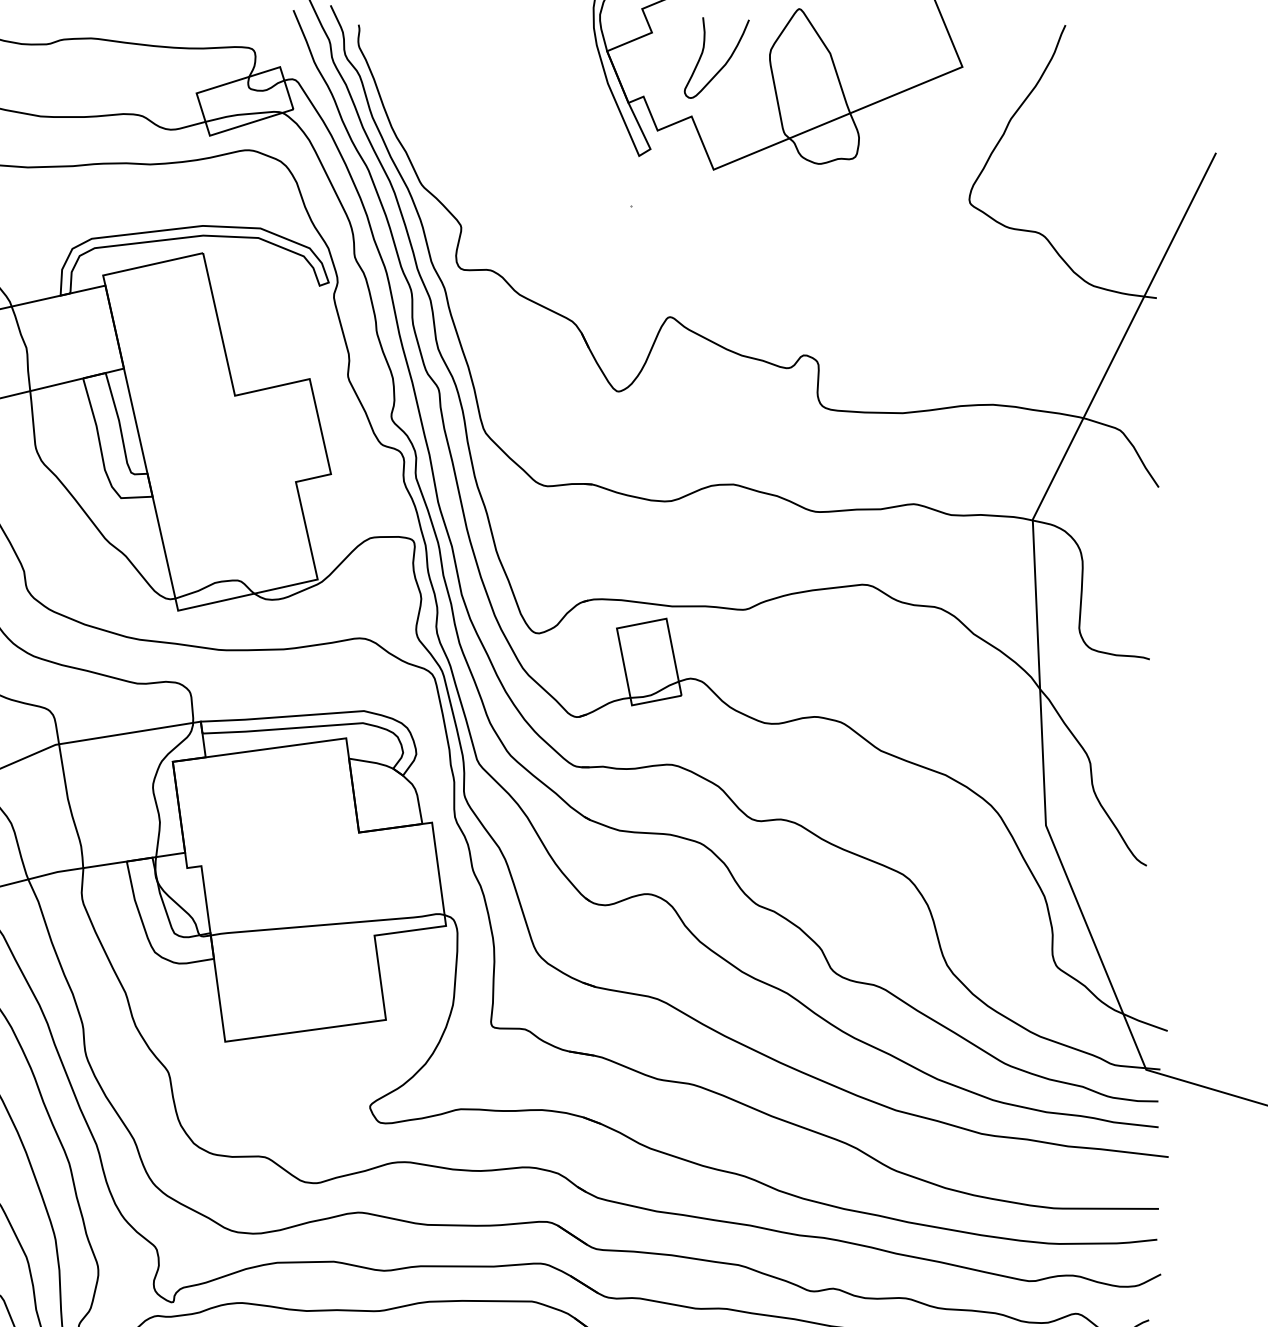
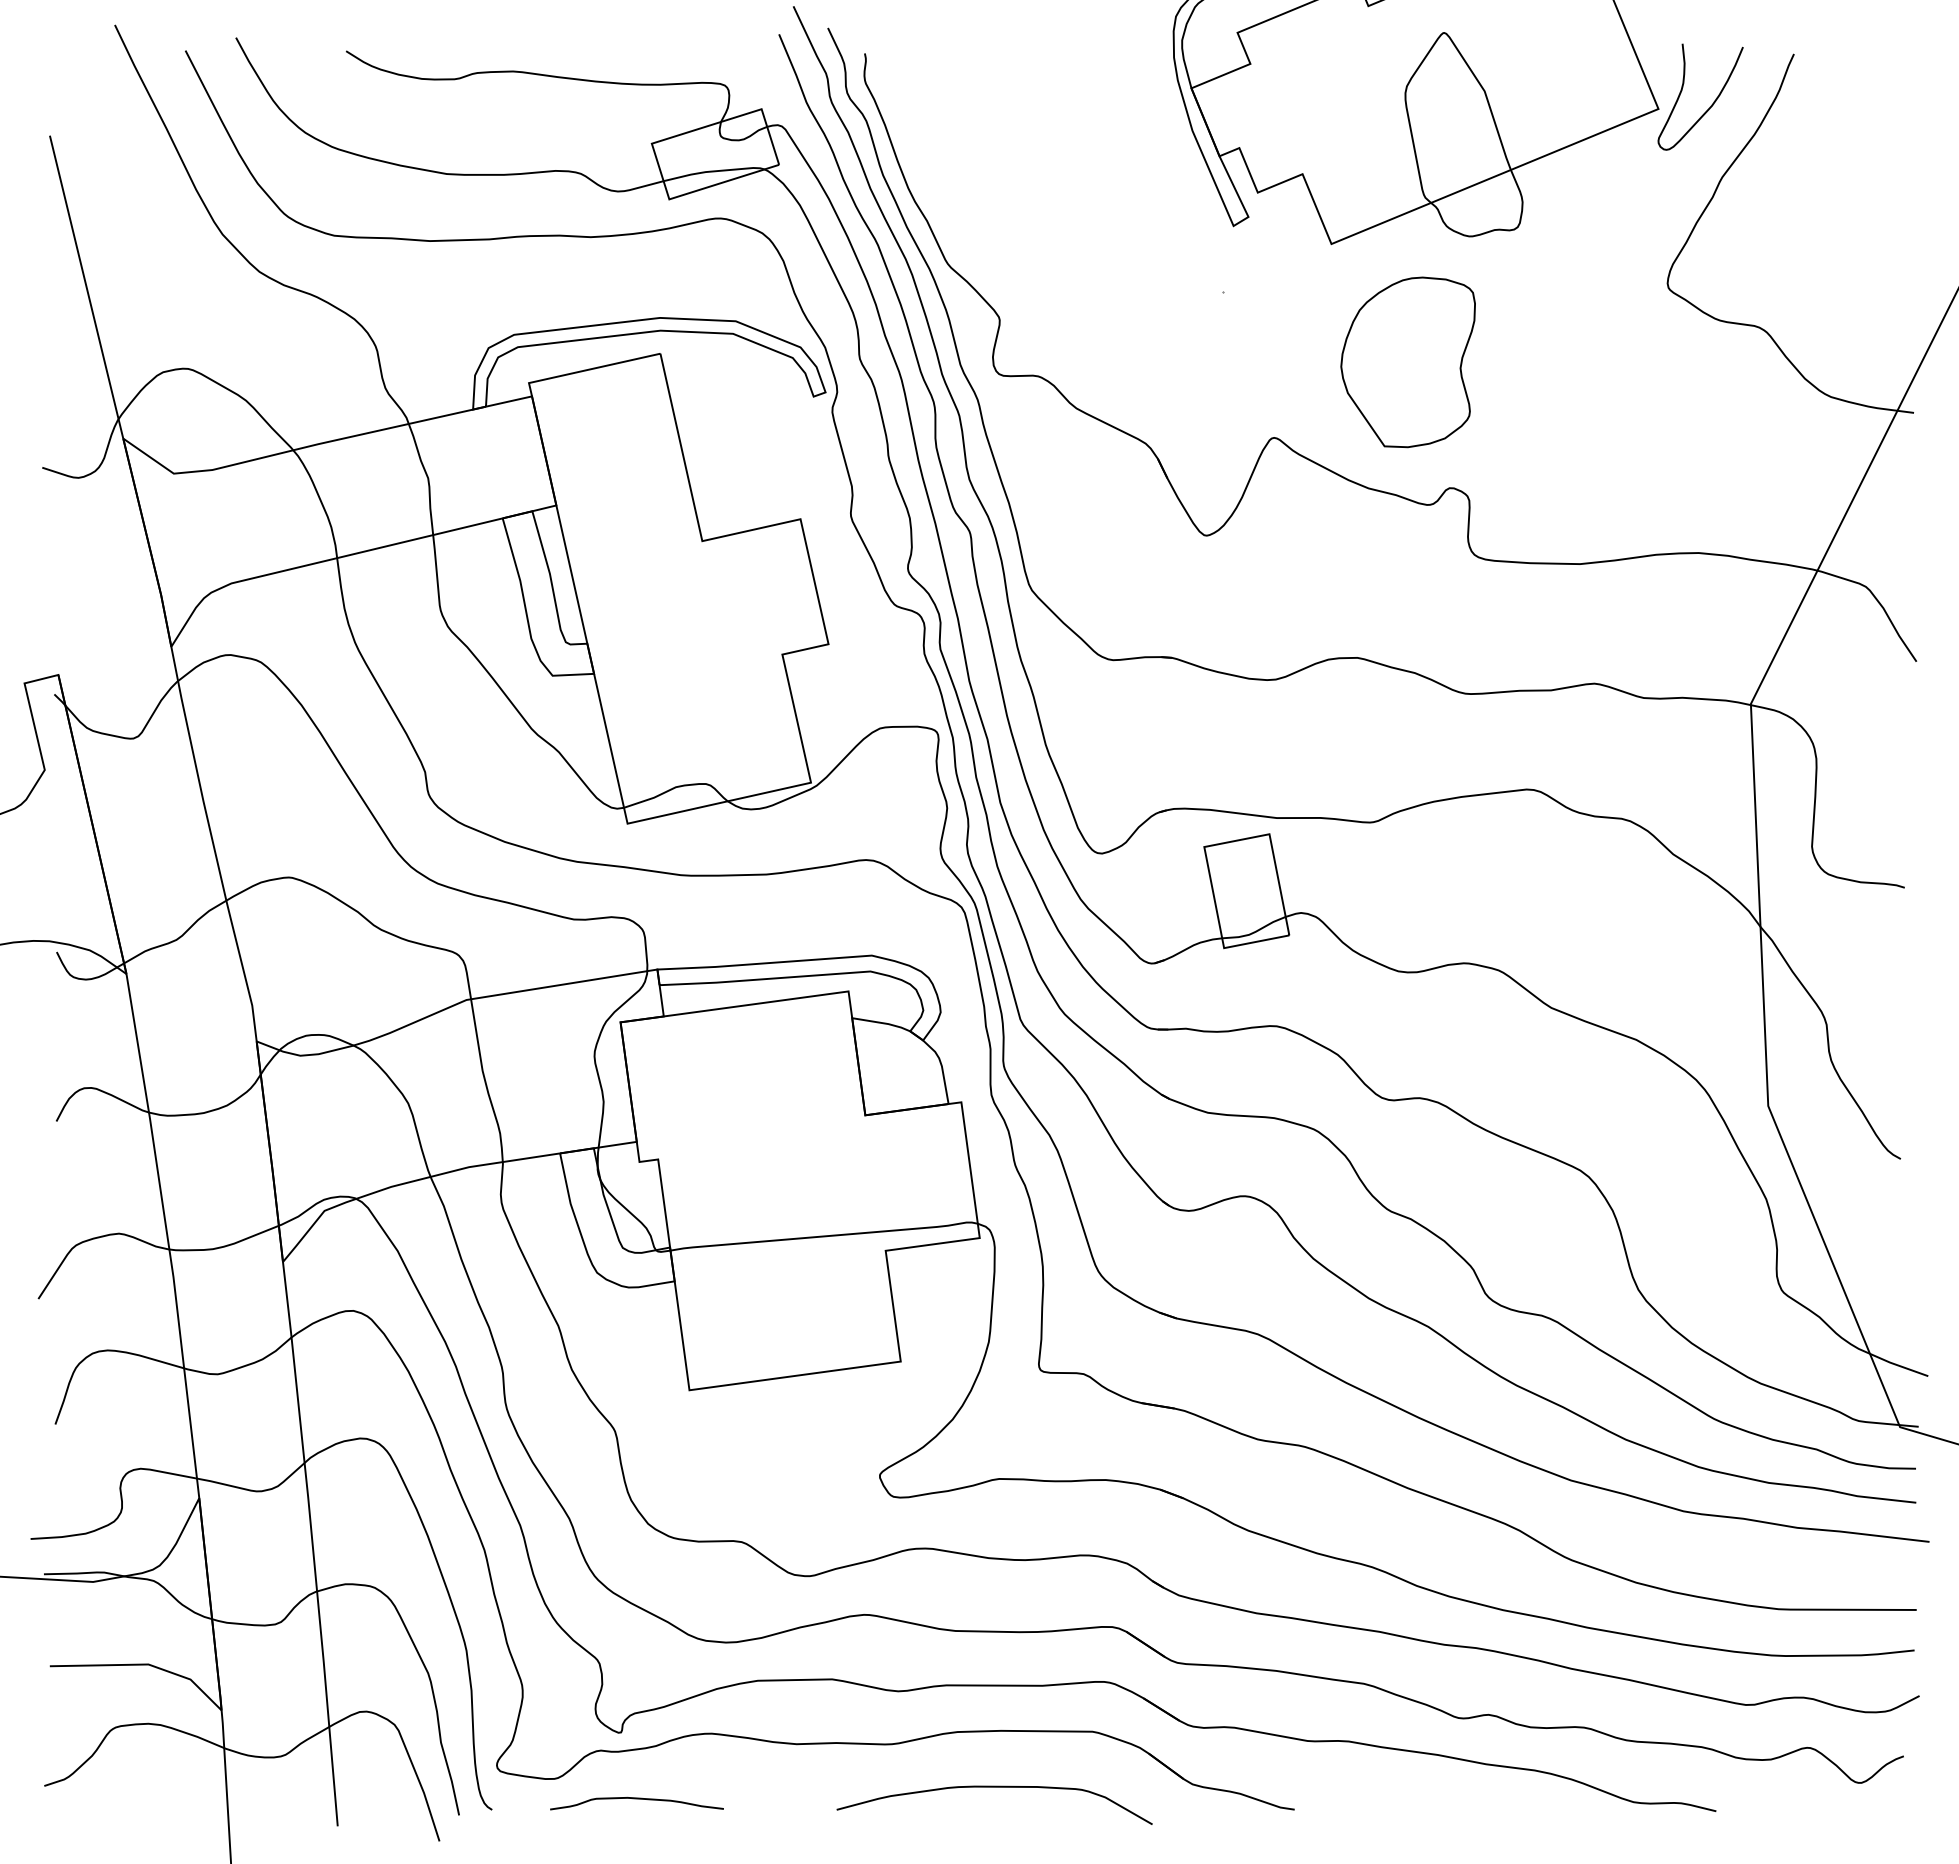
curve: (725, 63) -> (1711, 104), moved
part: (771, 259) -> (1407, 362), added

